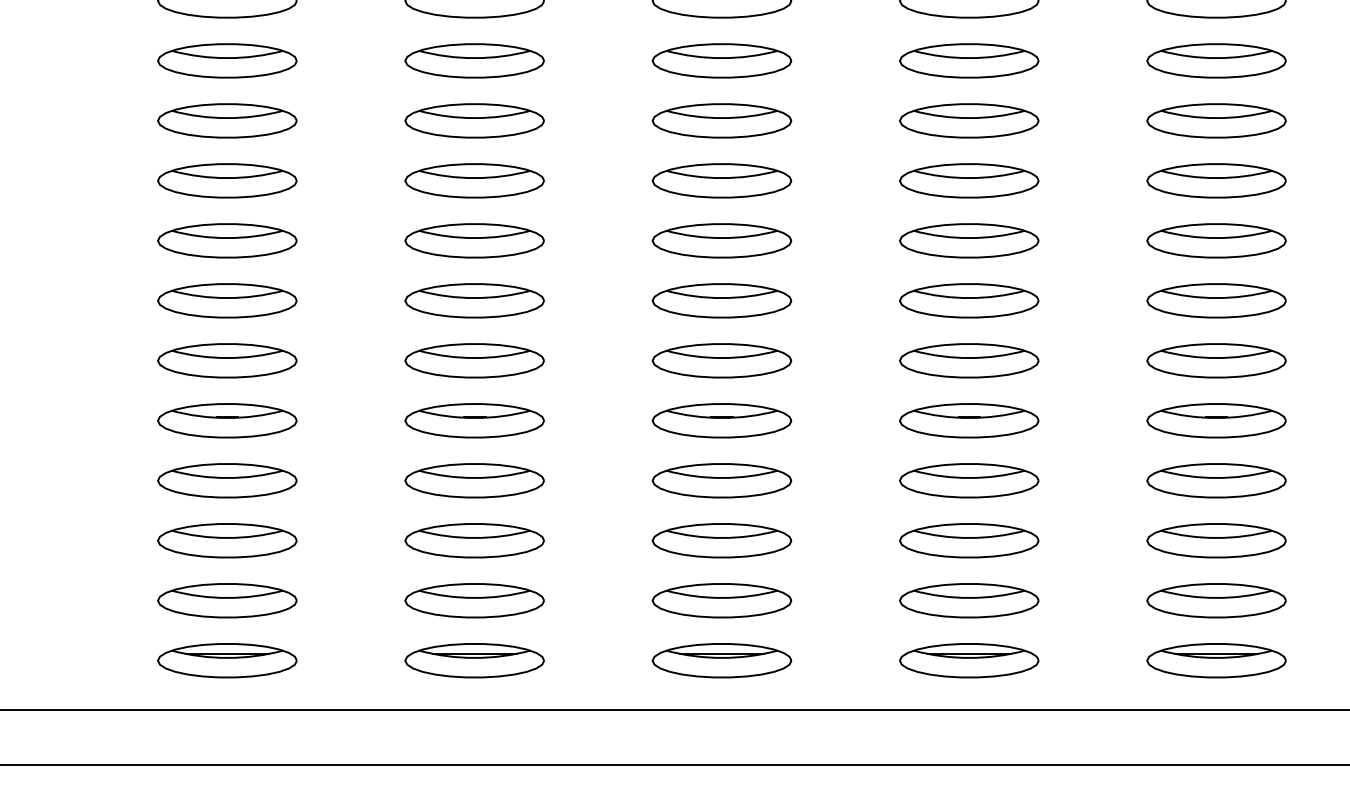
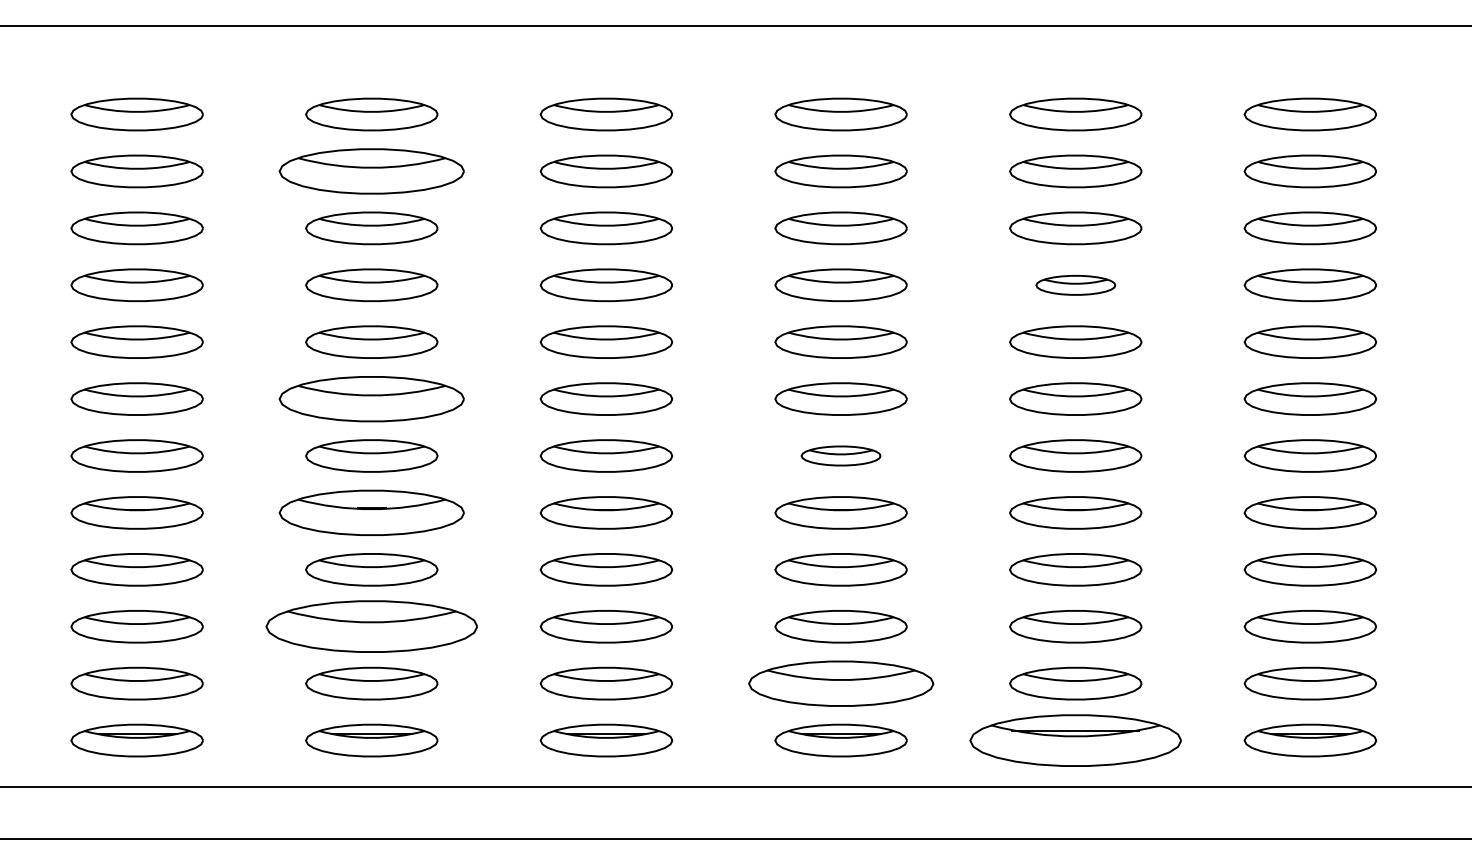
part: (474, 60) -> (371, 171), size x1.4
part: (1216, 181) -> (1075, 285), size x0.6
part: (474, 300) -> (371, 398), size x1.4
part: (968, 360) -> (840, 455), size x0.6
part: (474, 420) -> (371, 512), size x1.4
part: (474, 540) -> (371, 626), size x1.6
part: (968, 600) -> (840, 683), size x1.4
part: (1216, 660) -> (1075, 740), size x1.6

